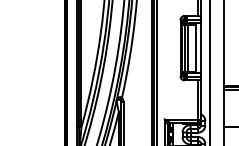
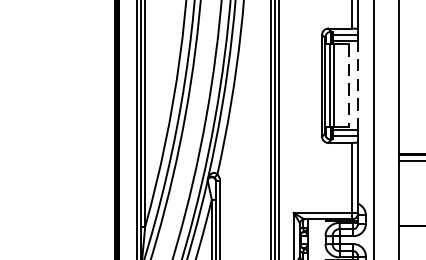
line: (195, 48) -> (348, 86), solid -> dashed
line: (201, 48) -> (359, 86), solid -> dashed

